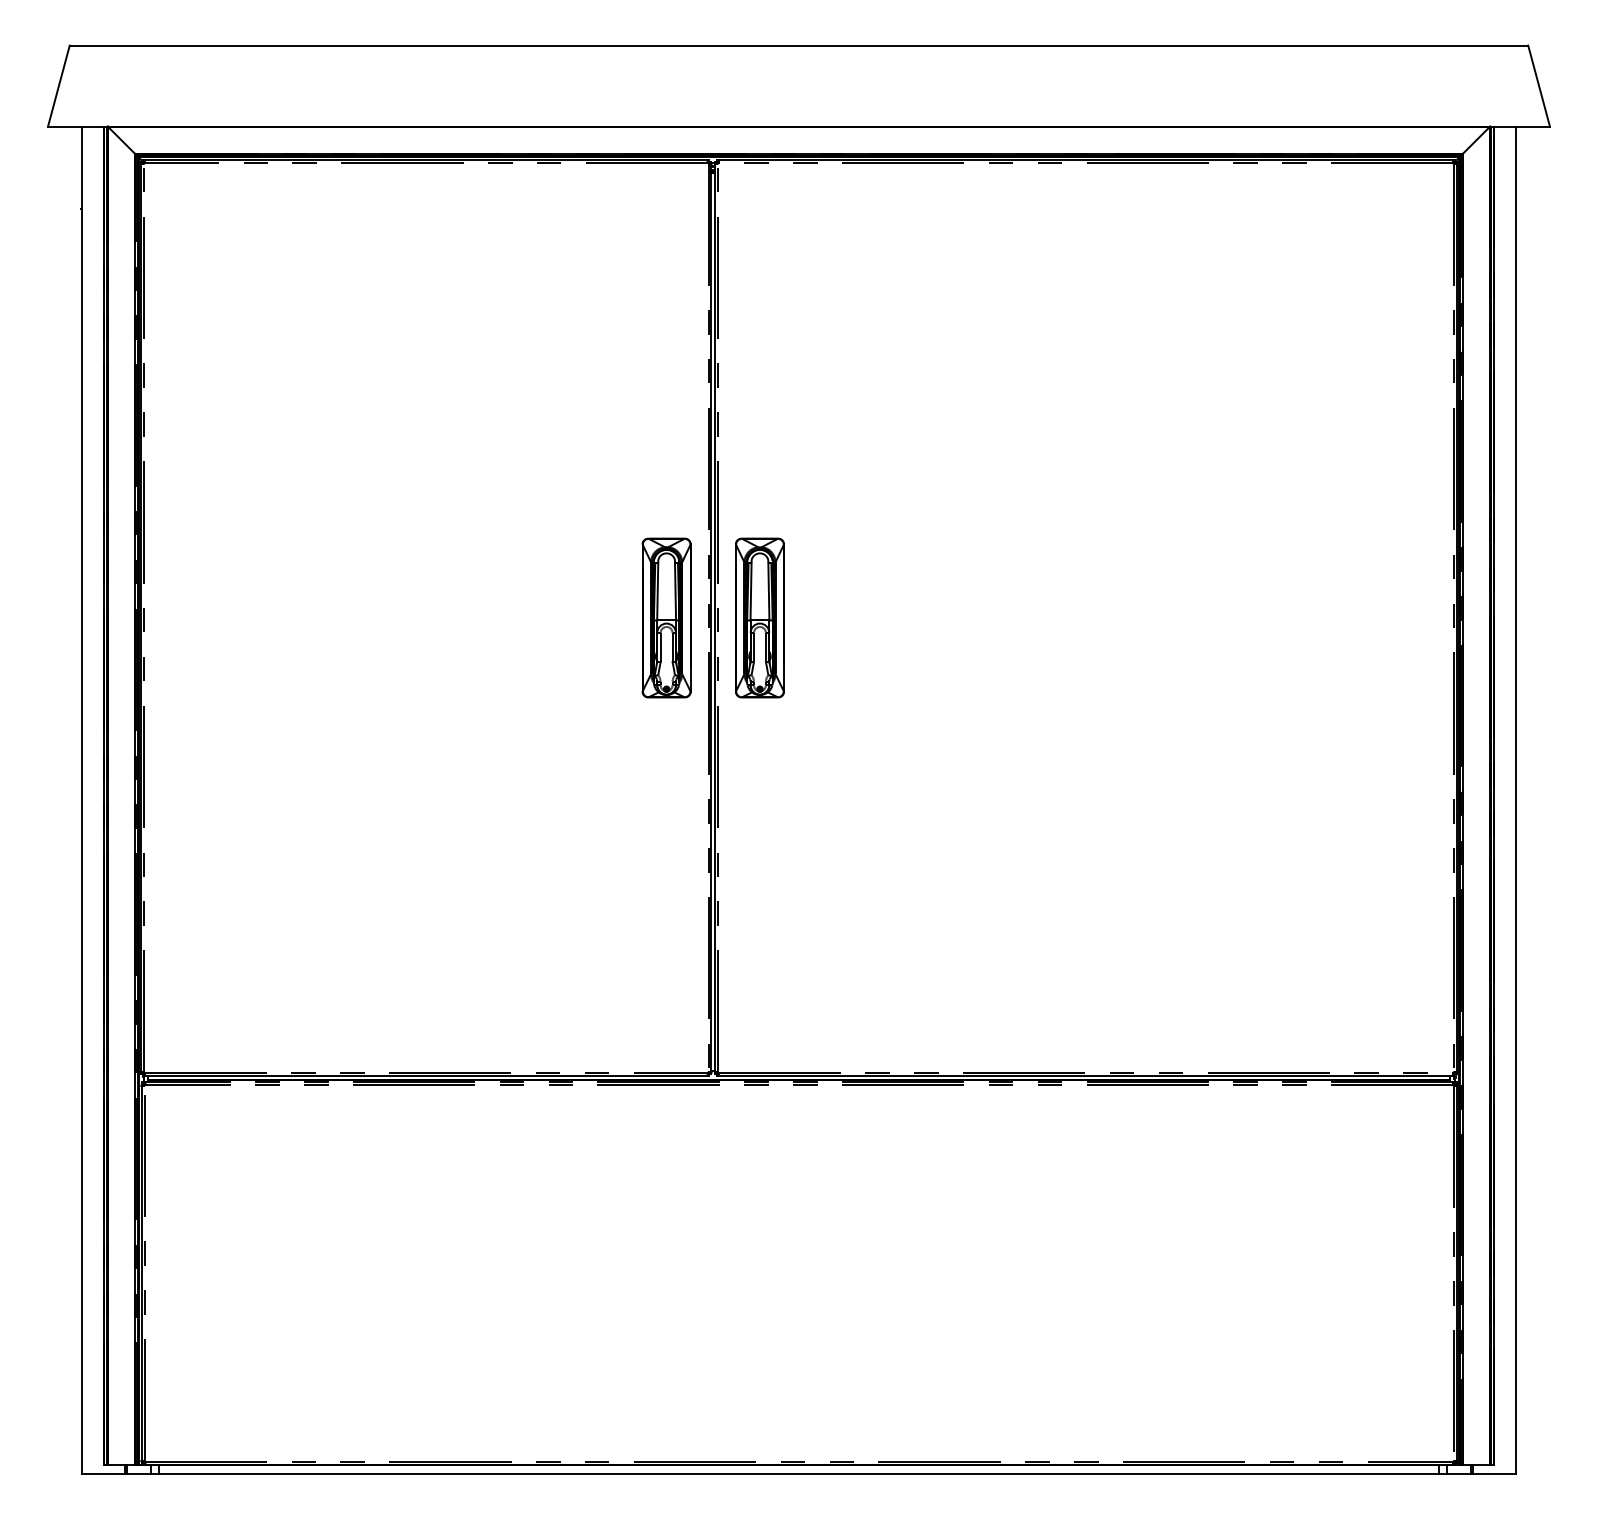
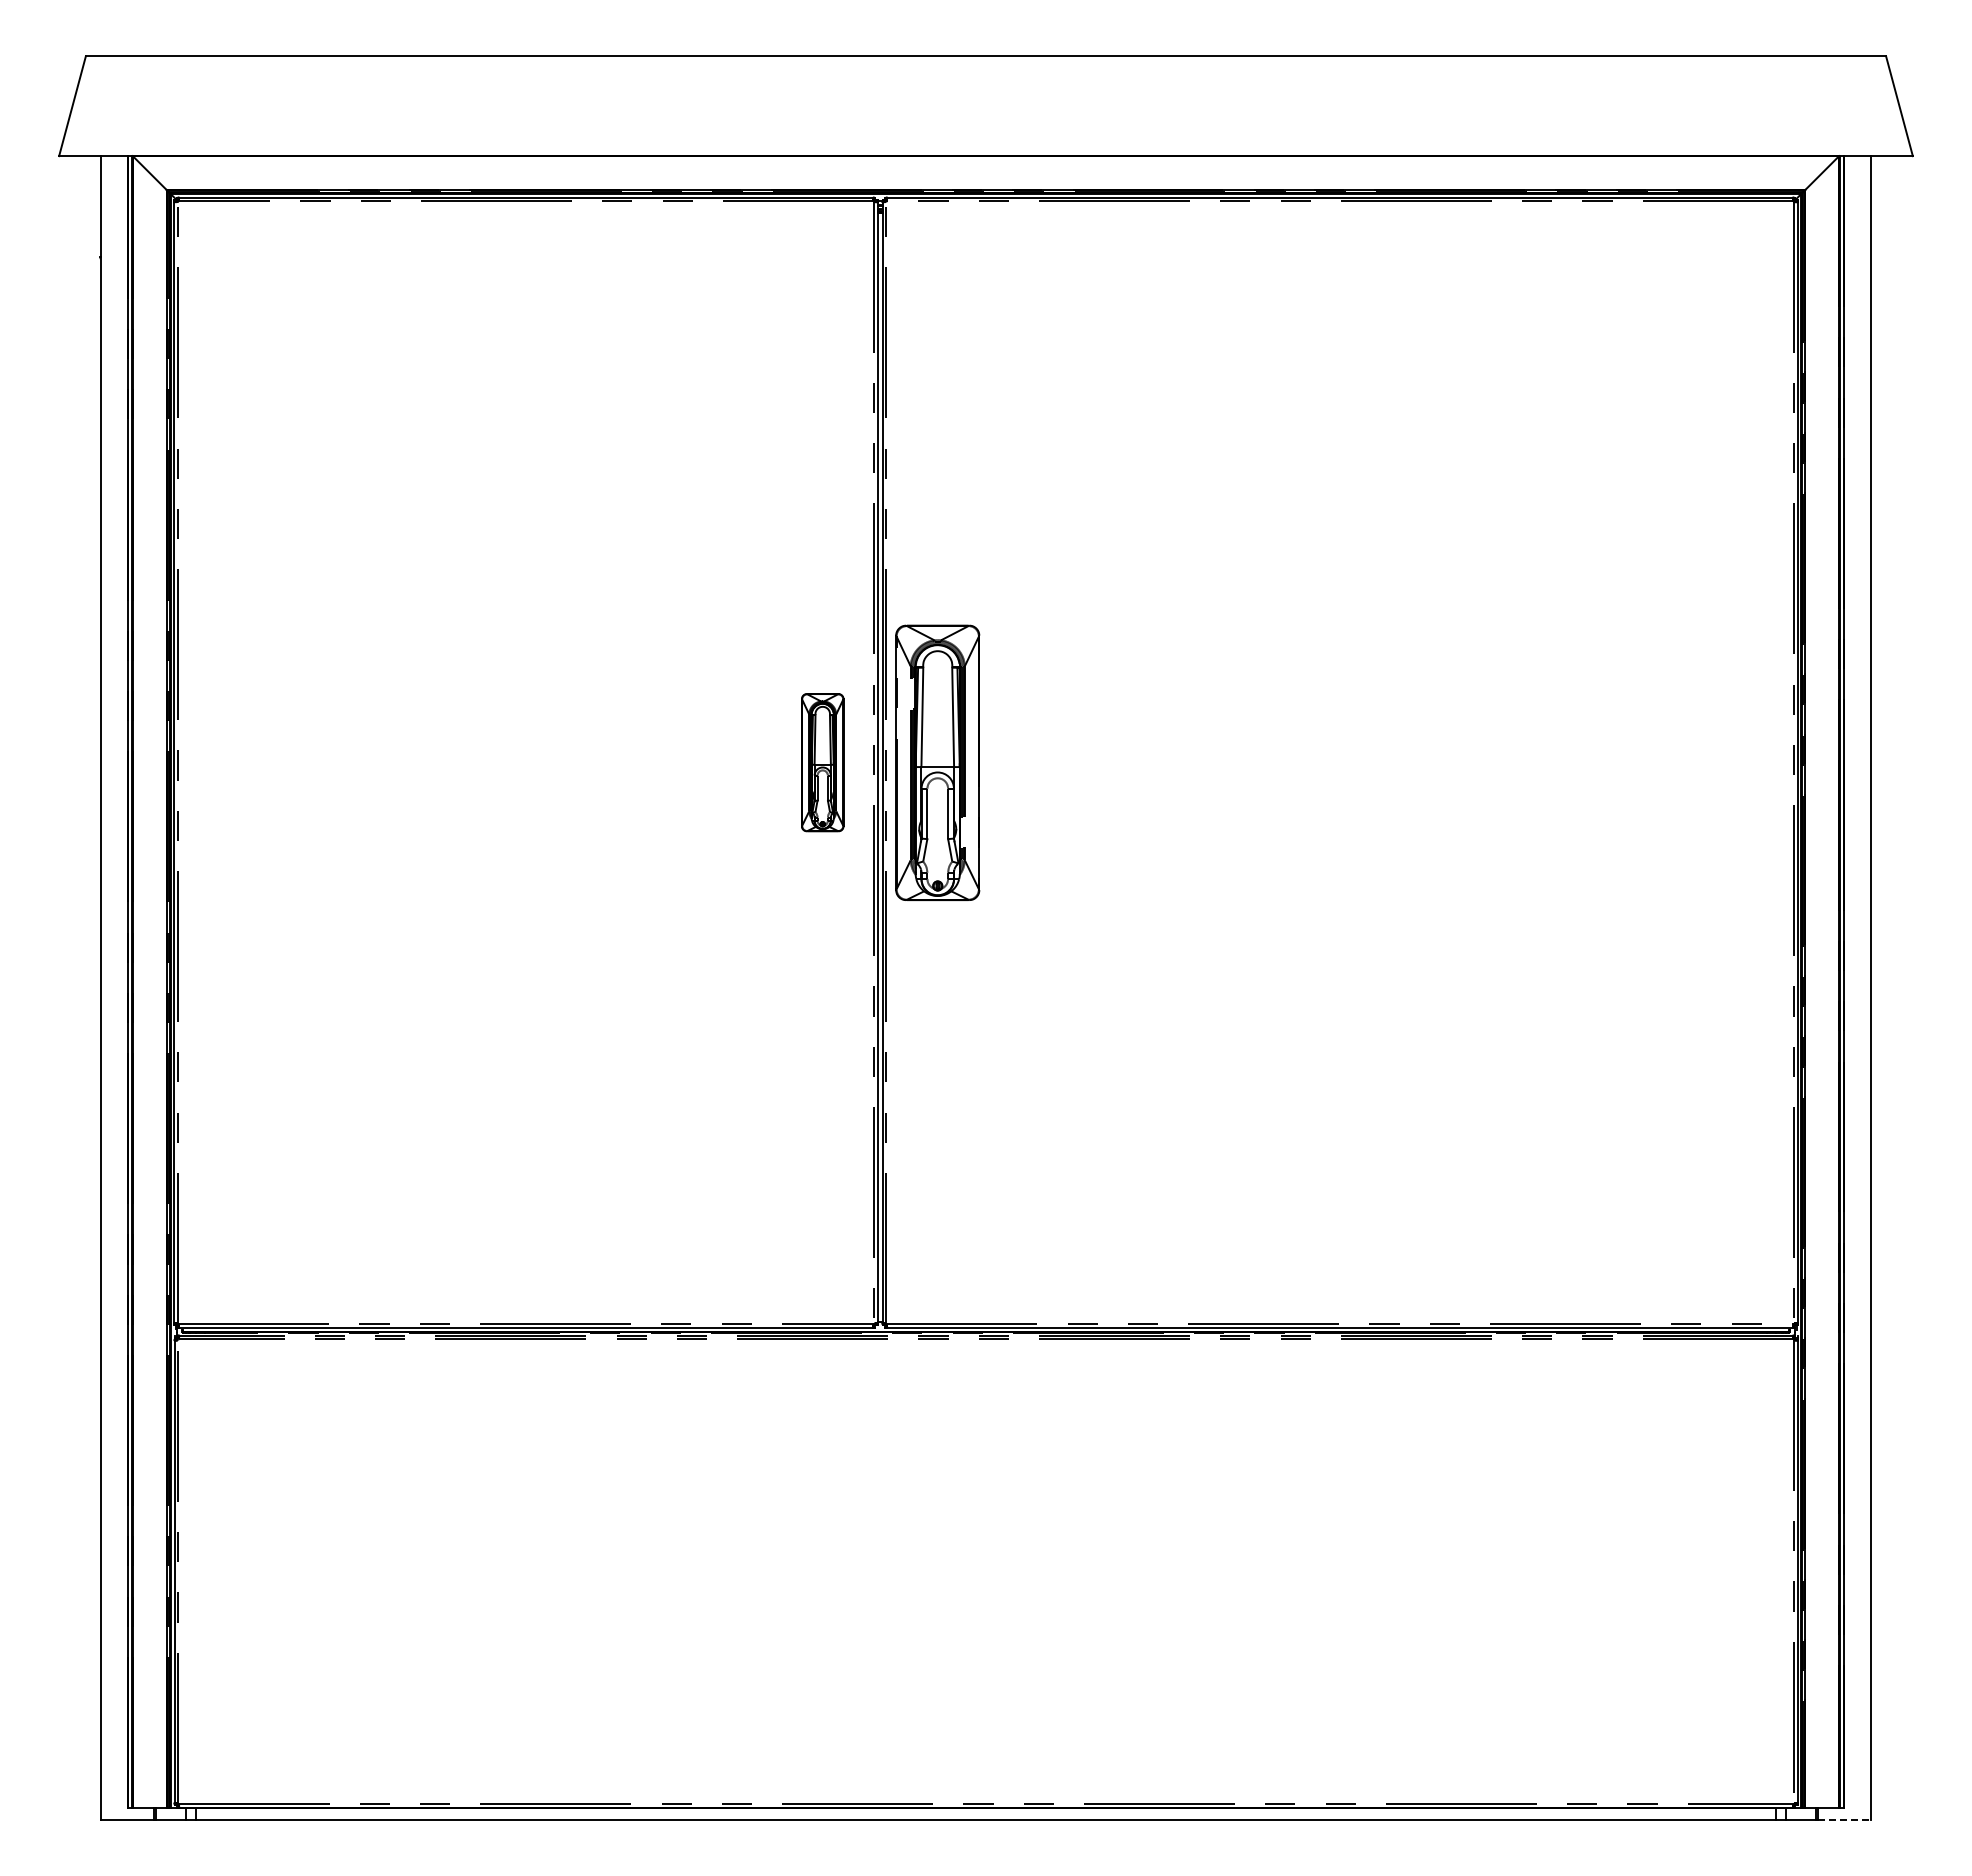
part: (666, 617) -> (822, 762), size x0.7
part: (759, 617) -> (937, 762), size x1.4
line: (1494, 1474) -> (1844, 1819), solid -> dashed

